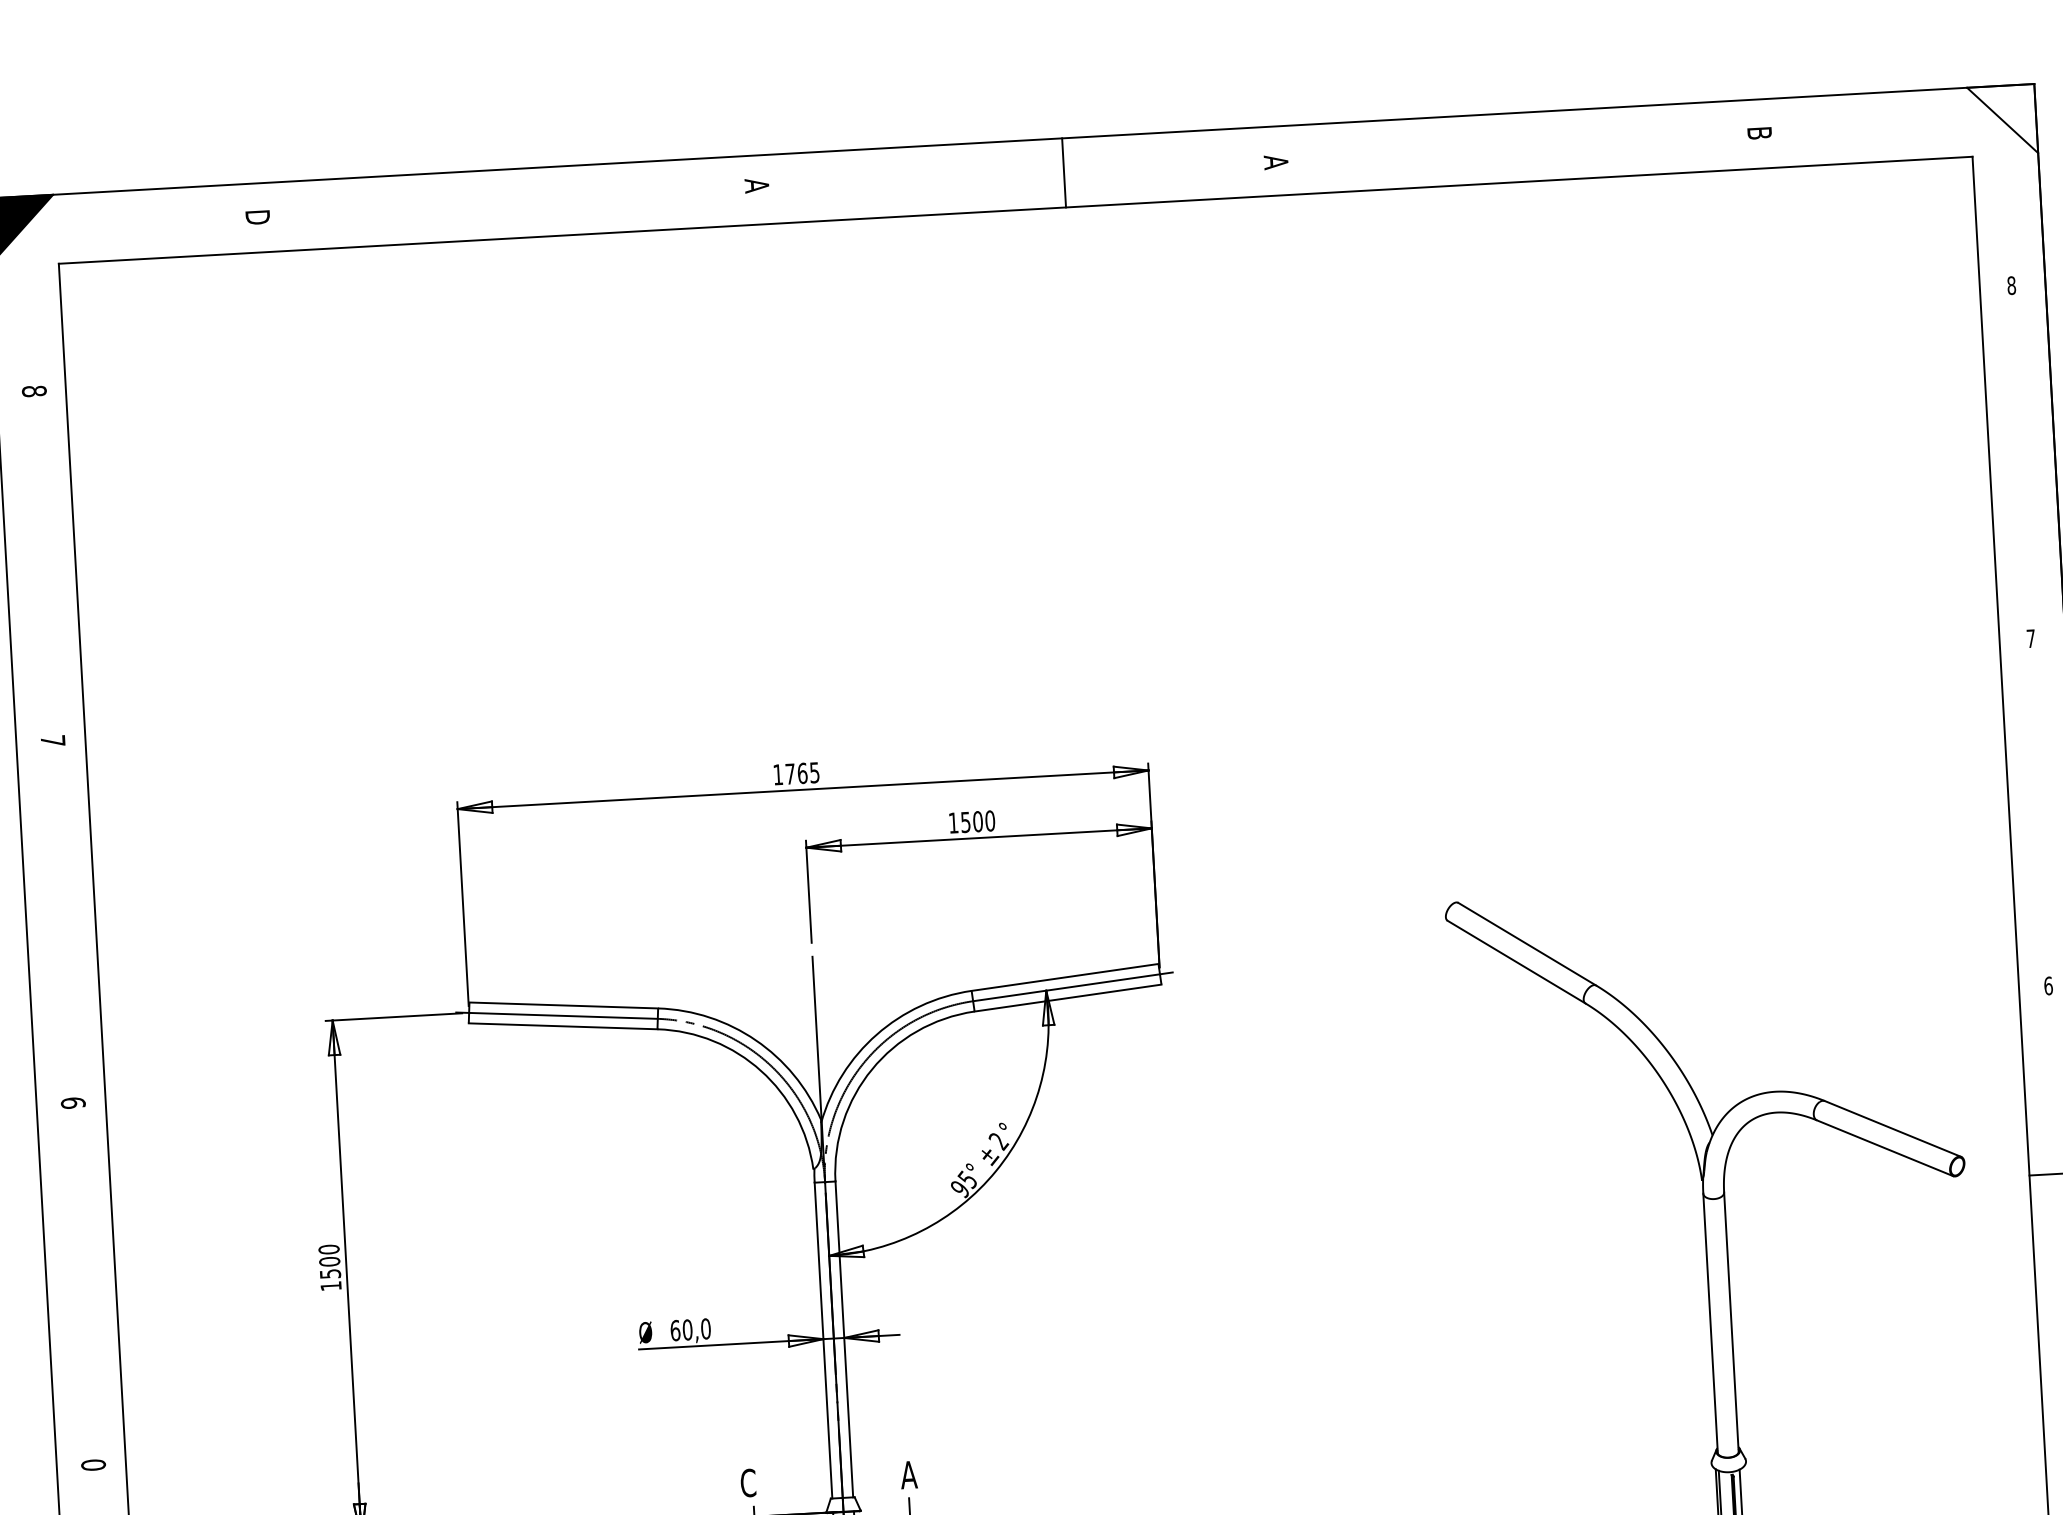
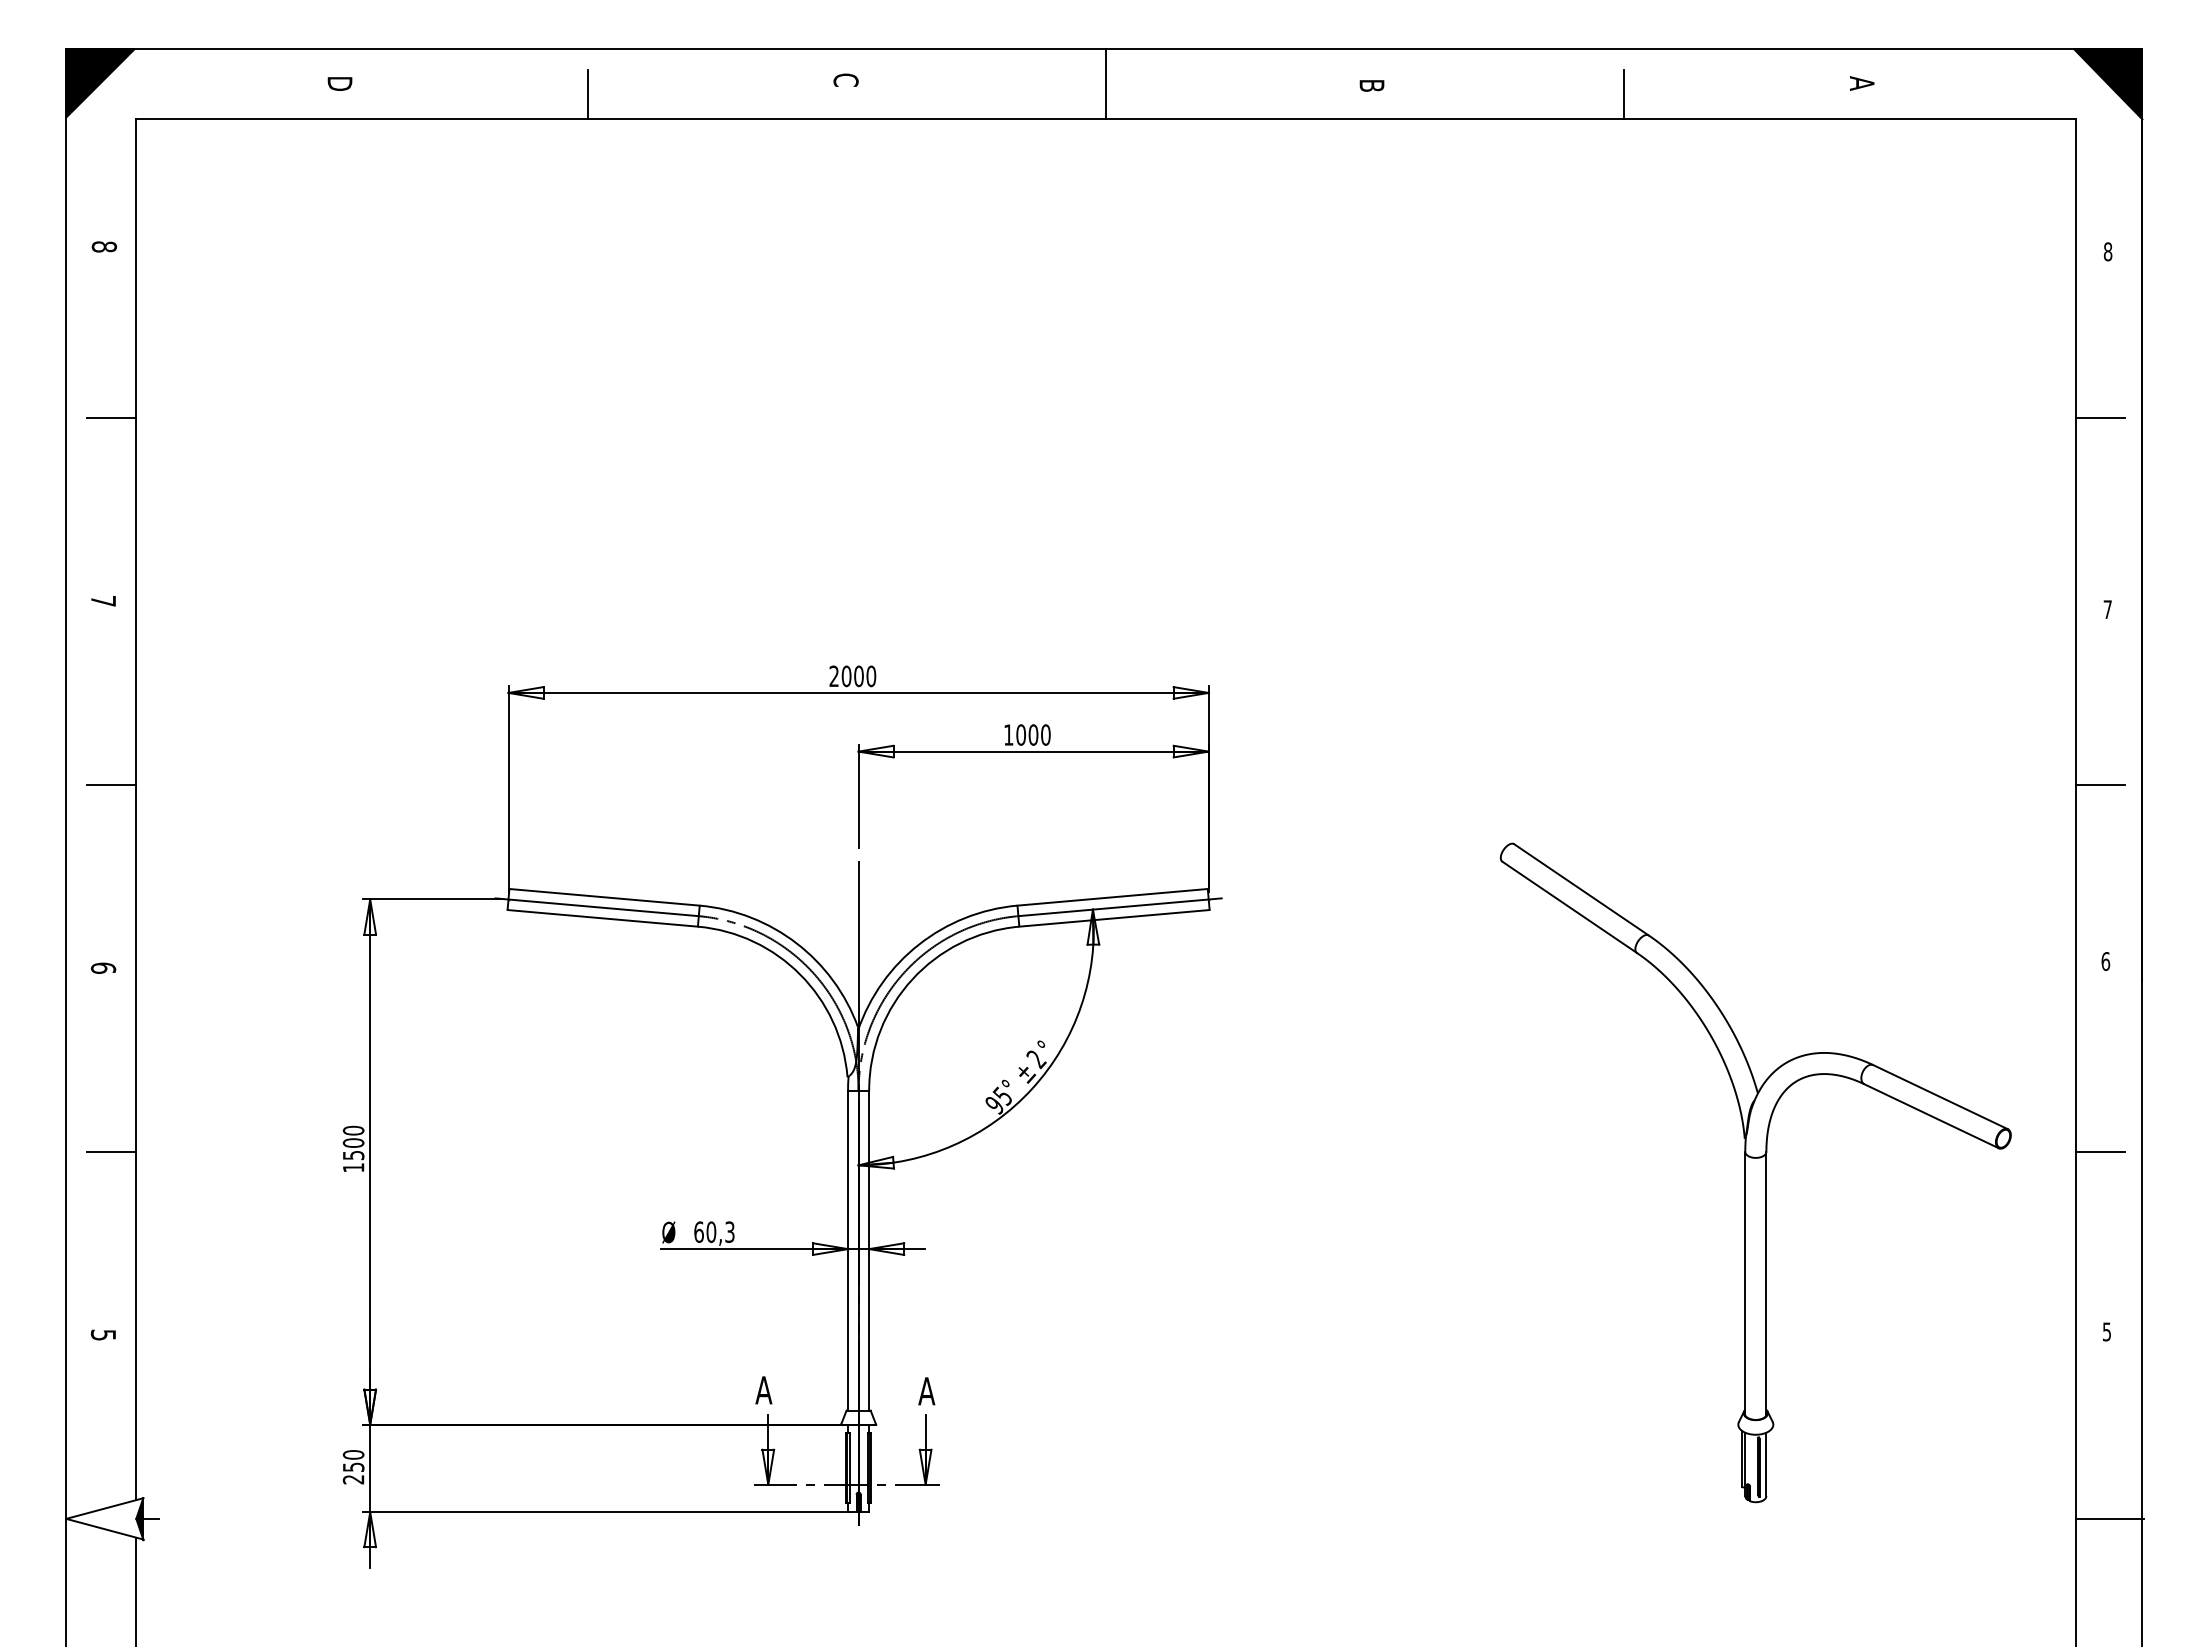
fill: (2002, 120) -> (2108, 84), added
text: (1760, 133) -> (1862, 83), B -> A
line: (1525, 157) -> (1624, 94), added
text: (1275, 162) -> (1371, 85), A -> B
line: (1064, 172) -> (1106, 84), moved
text: (756, 185) -> (845, 79), A -> C
line: (502, 214) -> (587, 94), added
line: (2012, 450) -> (2099, 418), added
line: (50, 560) -> (111, 418), added
text: (796, 773) -> (852, 676), 1765 -> 2000
line: (2032, 811) -> (2099, 784), added
text: (965, 821) -> (1020, 734), 1500 -> 1000
line: (71, 921) -> (111, 784), added
line: (91, 1283) -> (111, 1151), added
text: (705, 1328) -> (729, 1231), 60,0 -> 60,3
text: (93, 1464) -> (103, 1334), 0 -> 5
text: (747, 1482) -> (763, 1389), C -> A

